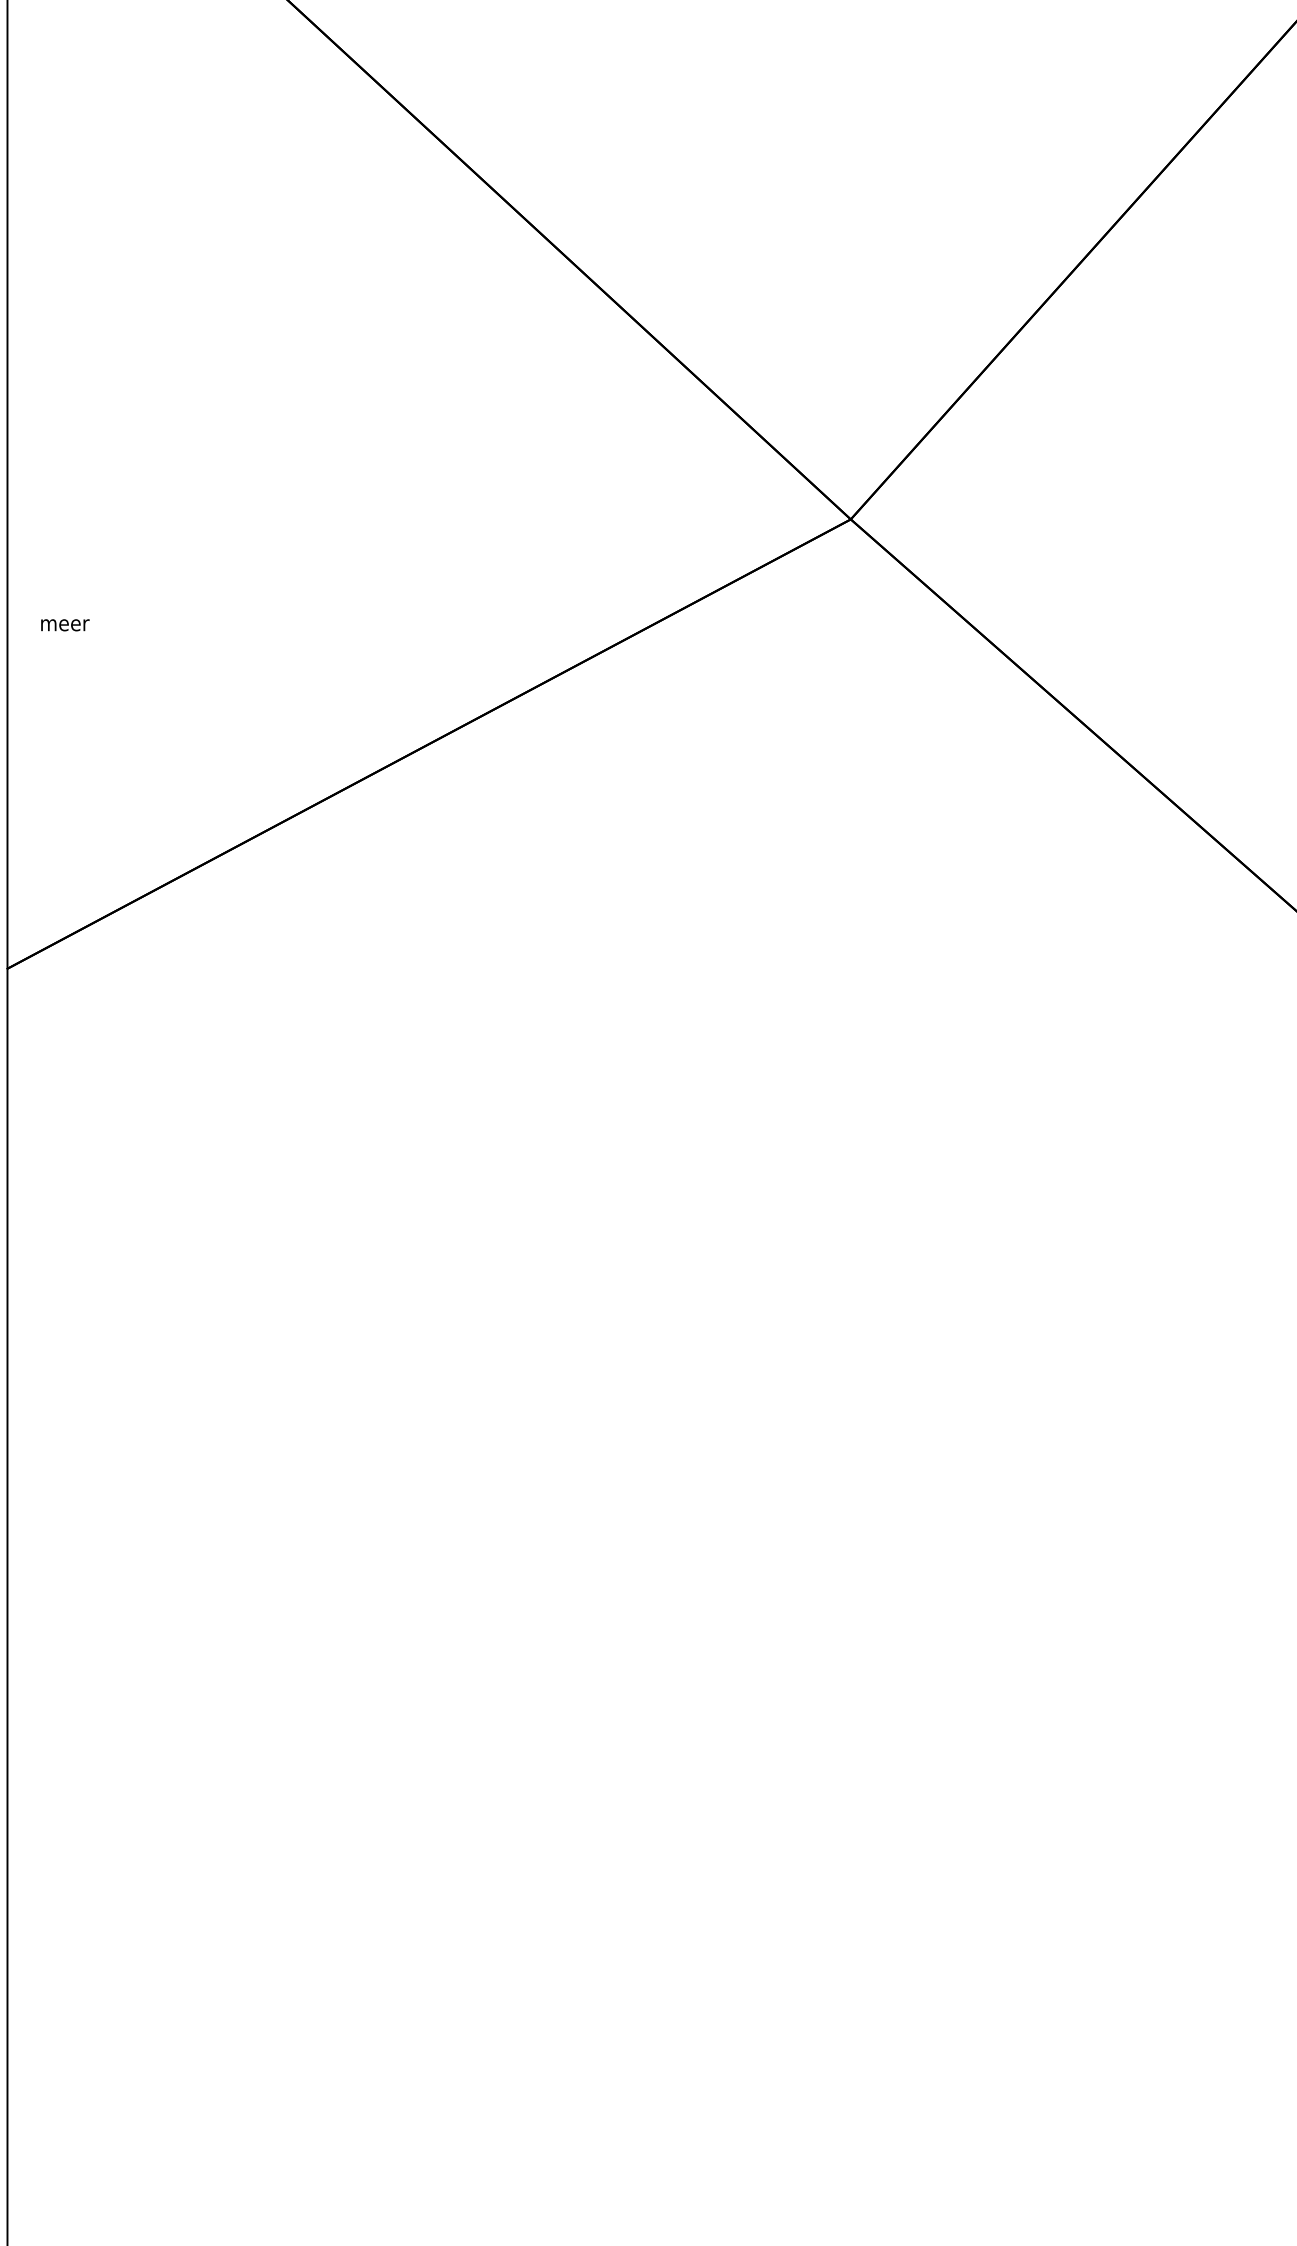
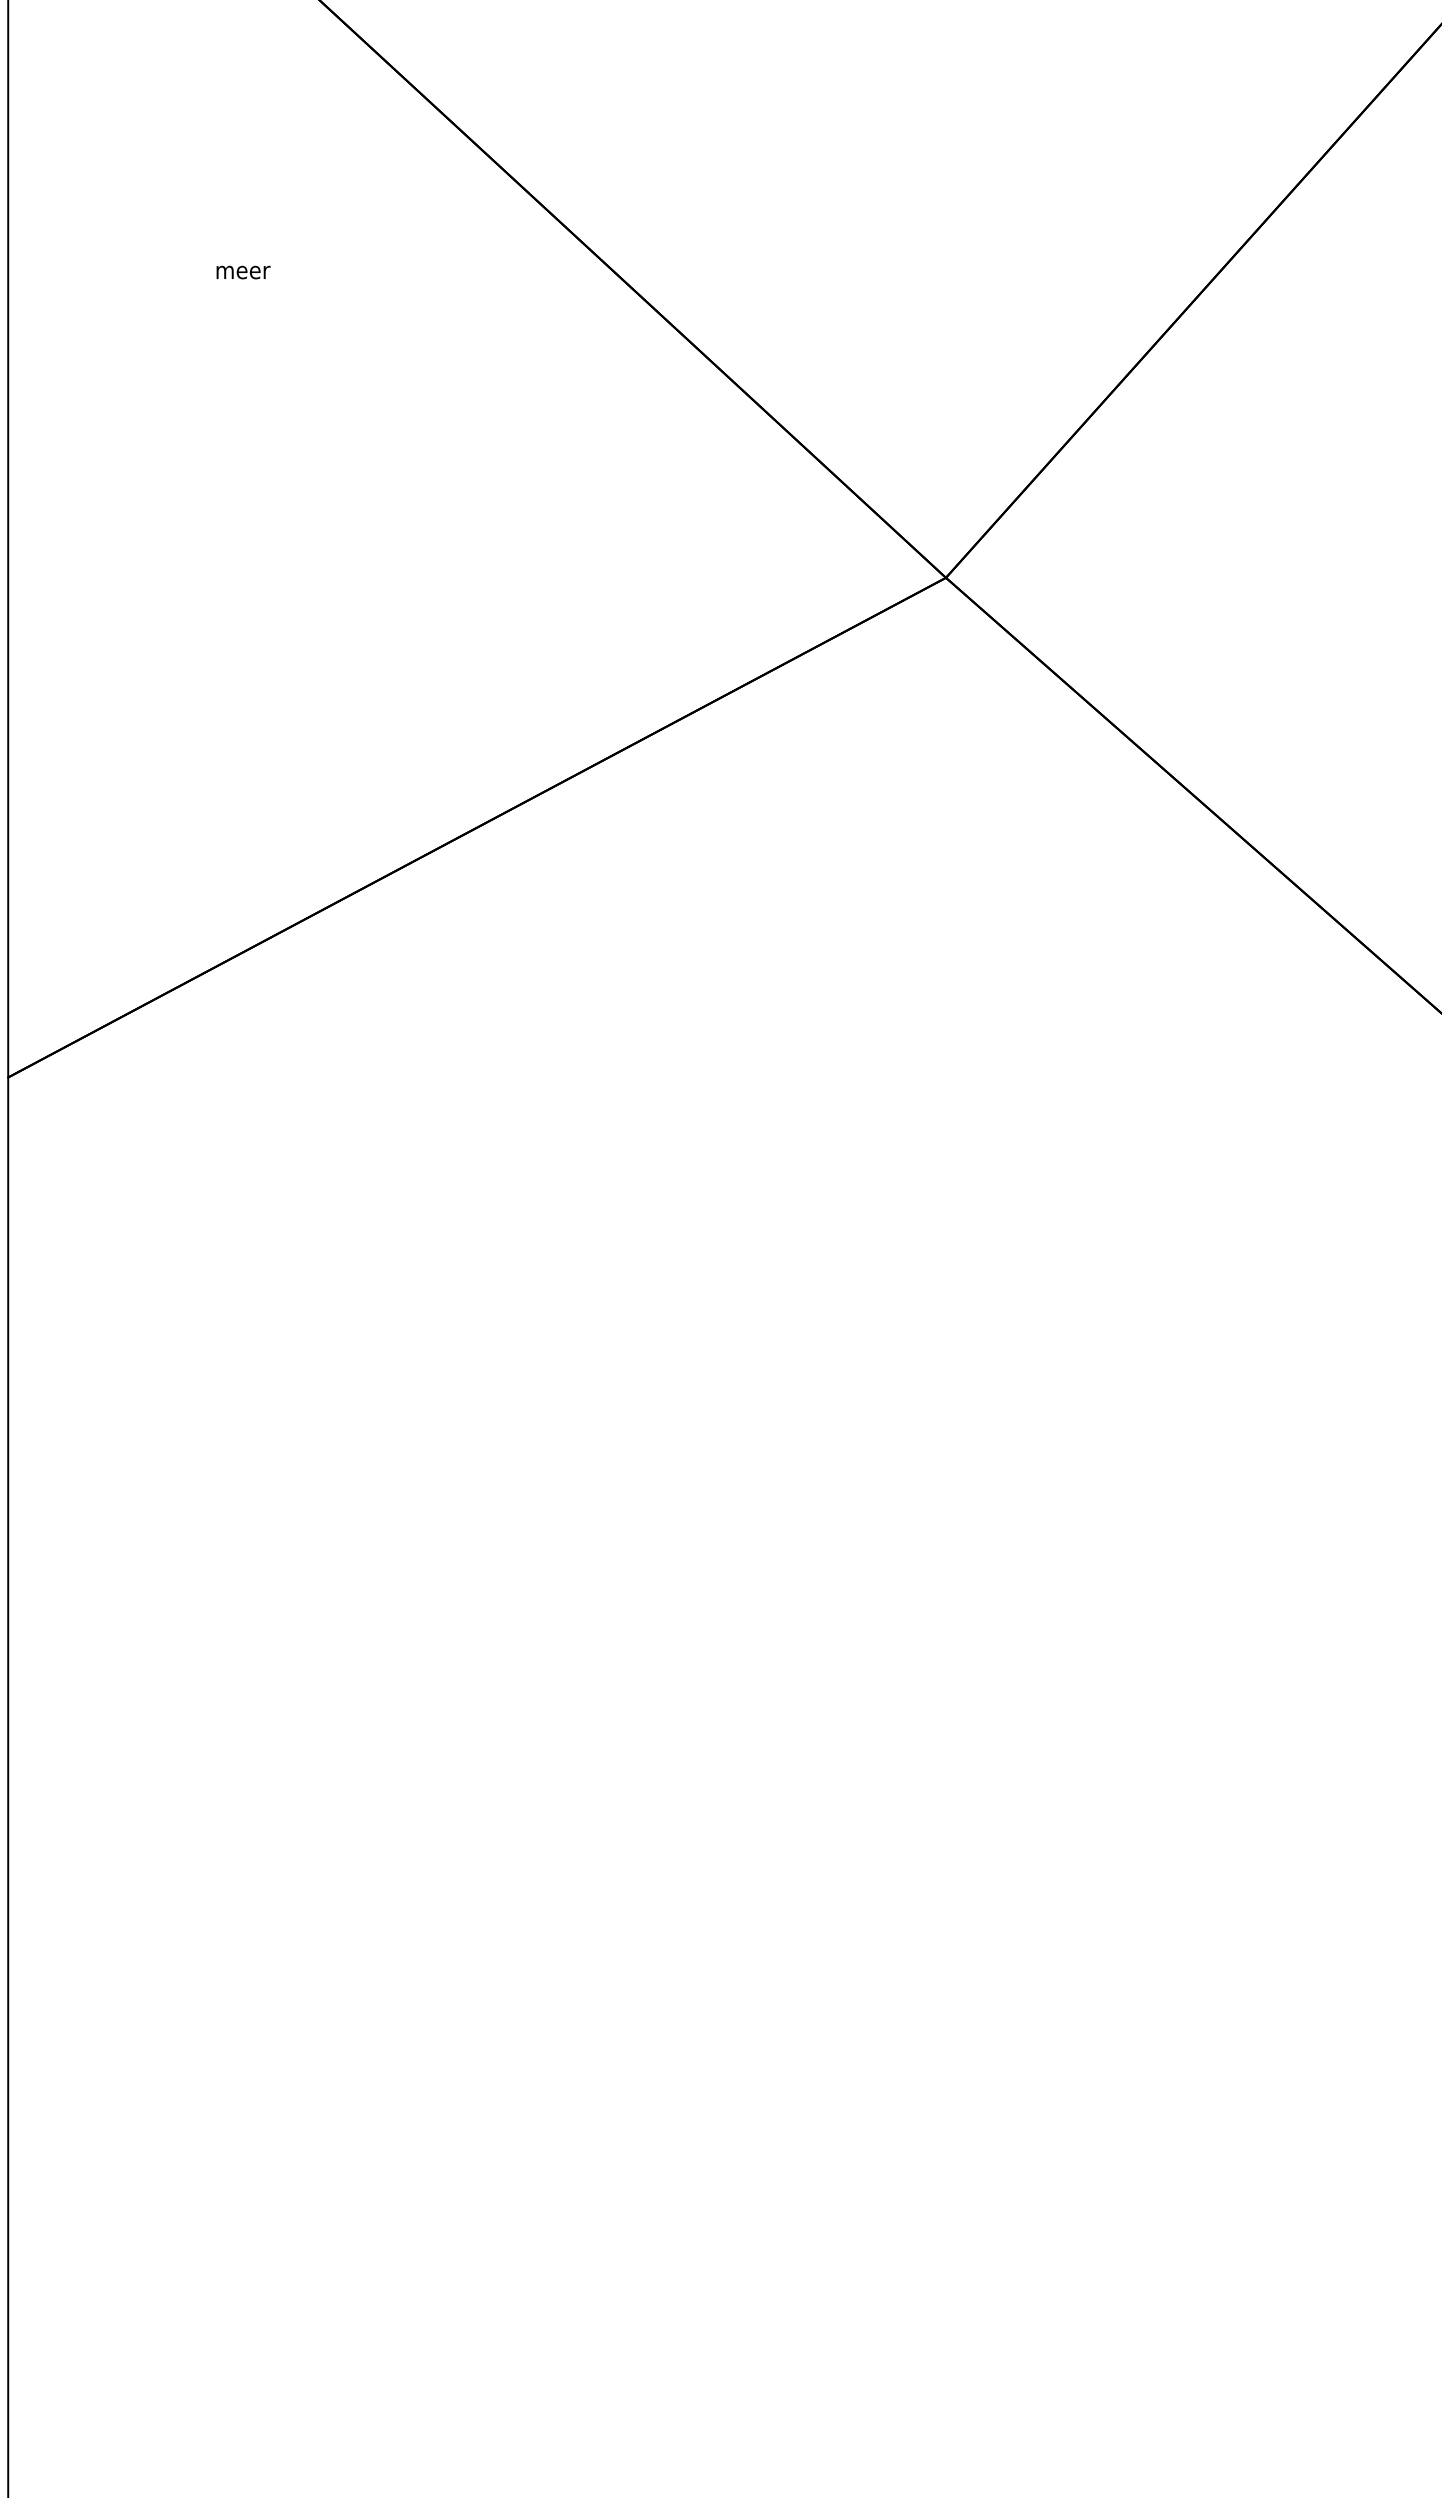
text: (65, 625) -> (243, 272), moved

